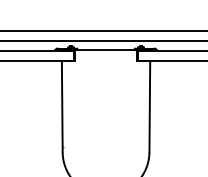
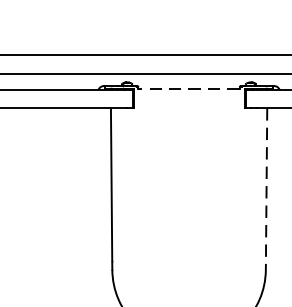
line: (106, 50) -> (189, 89), solid -> dashed
line: (149, 106) -> (265, 188), solid -> dashed

